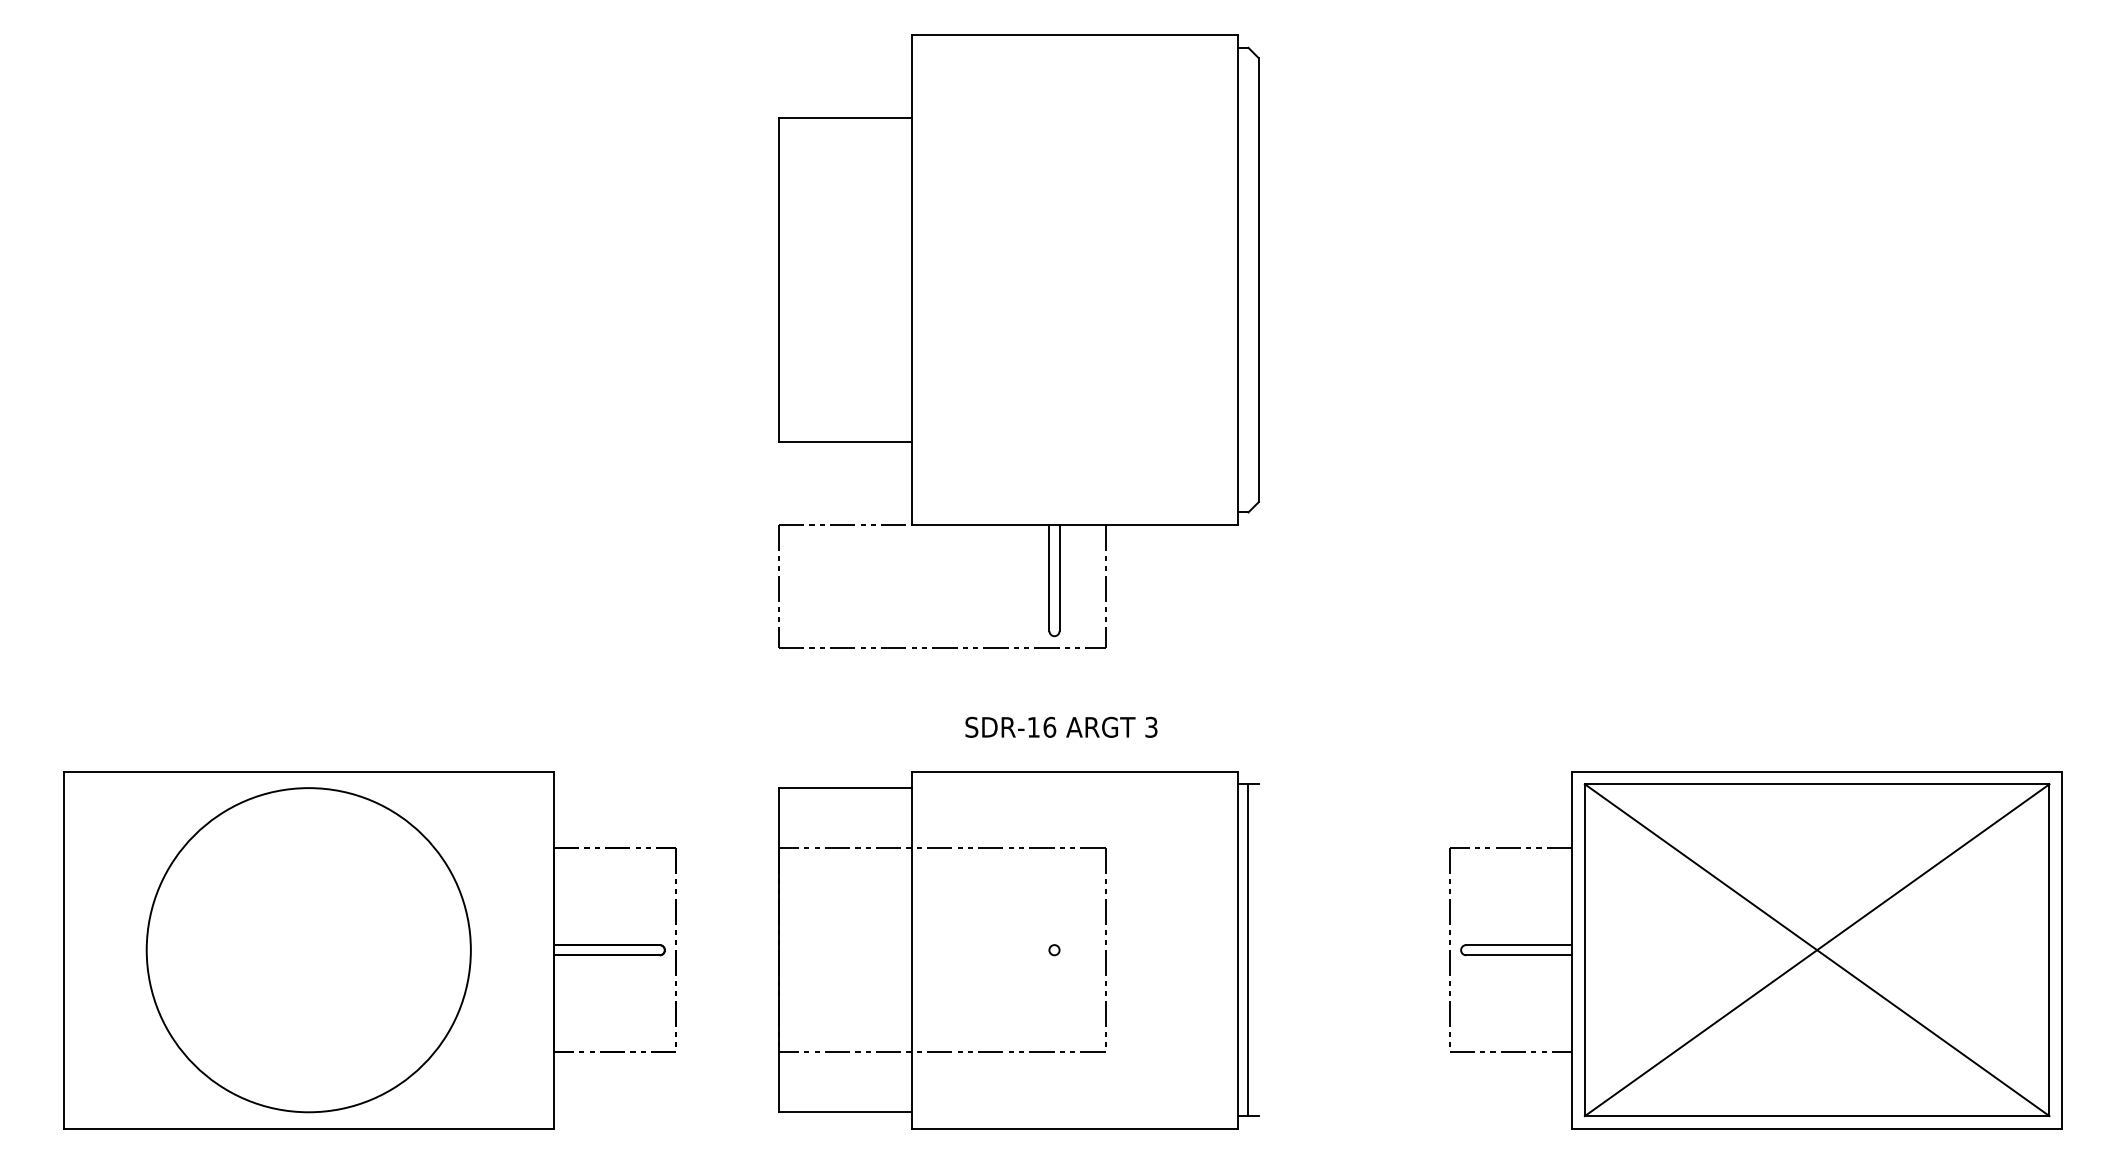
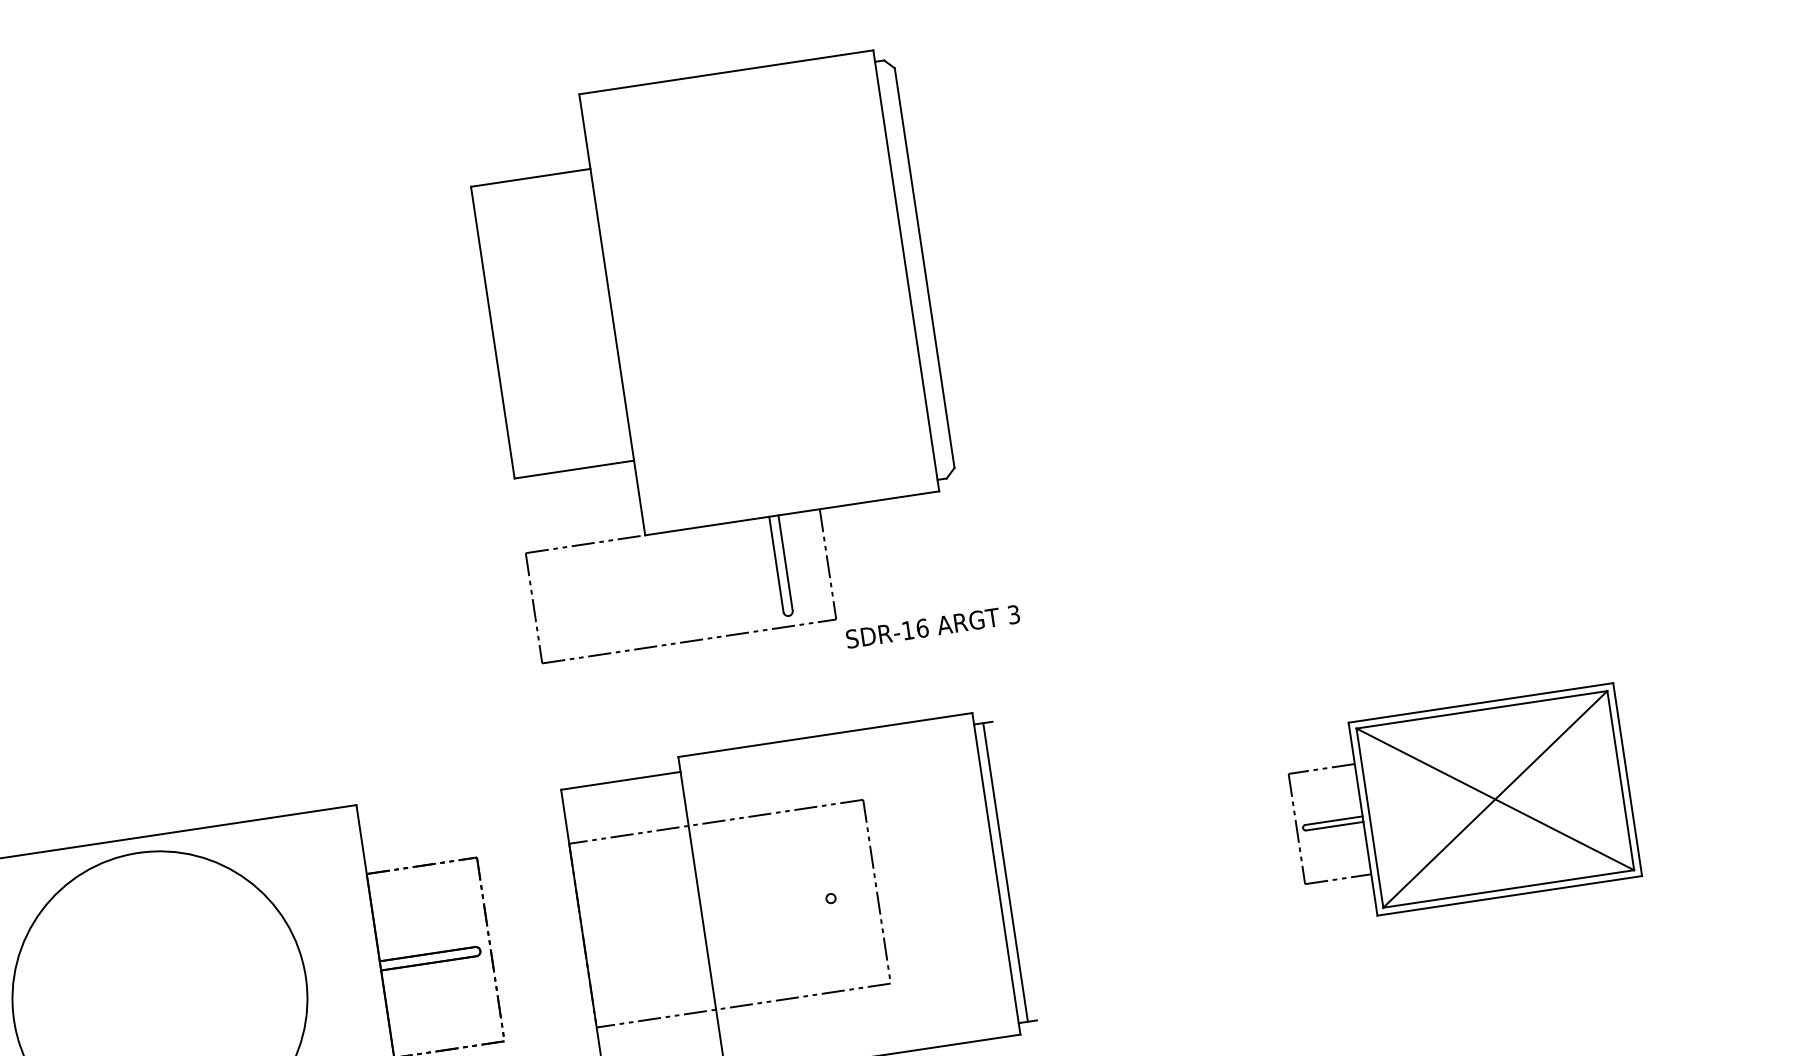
text: (1061, 726) -> (932, 626), moved
part: (1755, 950) -> (1461, 804), size x0.6

